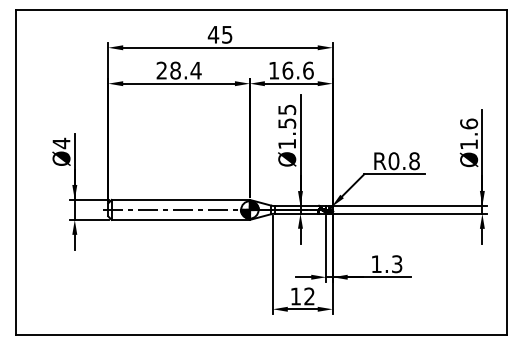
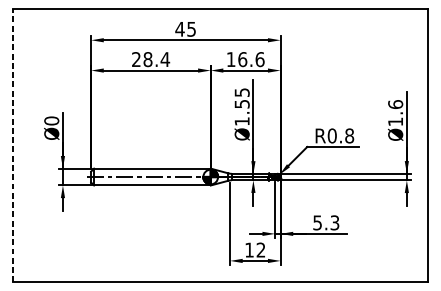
text: (61, 143) -> (51, 121), Ø4 -> Ø0
line: (15, 172) -> (12, 145), solid -> dashed
text: (376, 264) -> (317, 223), 1.3 -> 5.3

